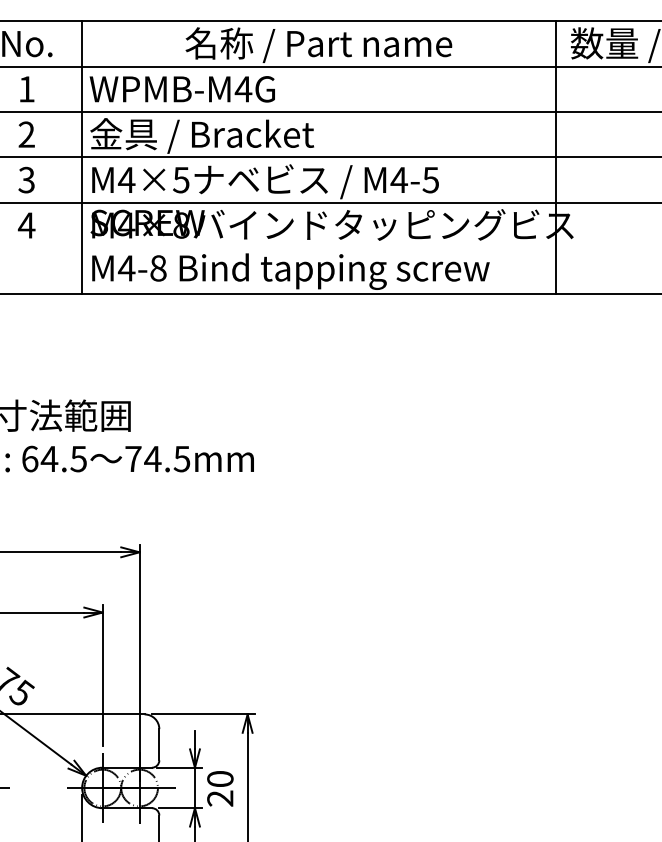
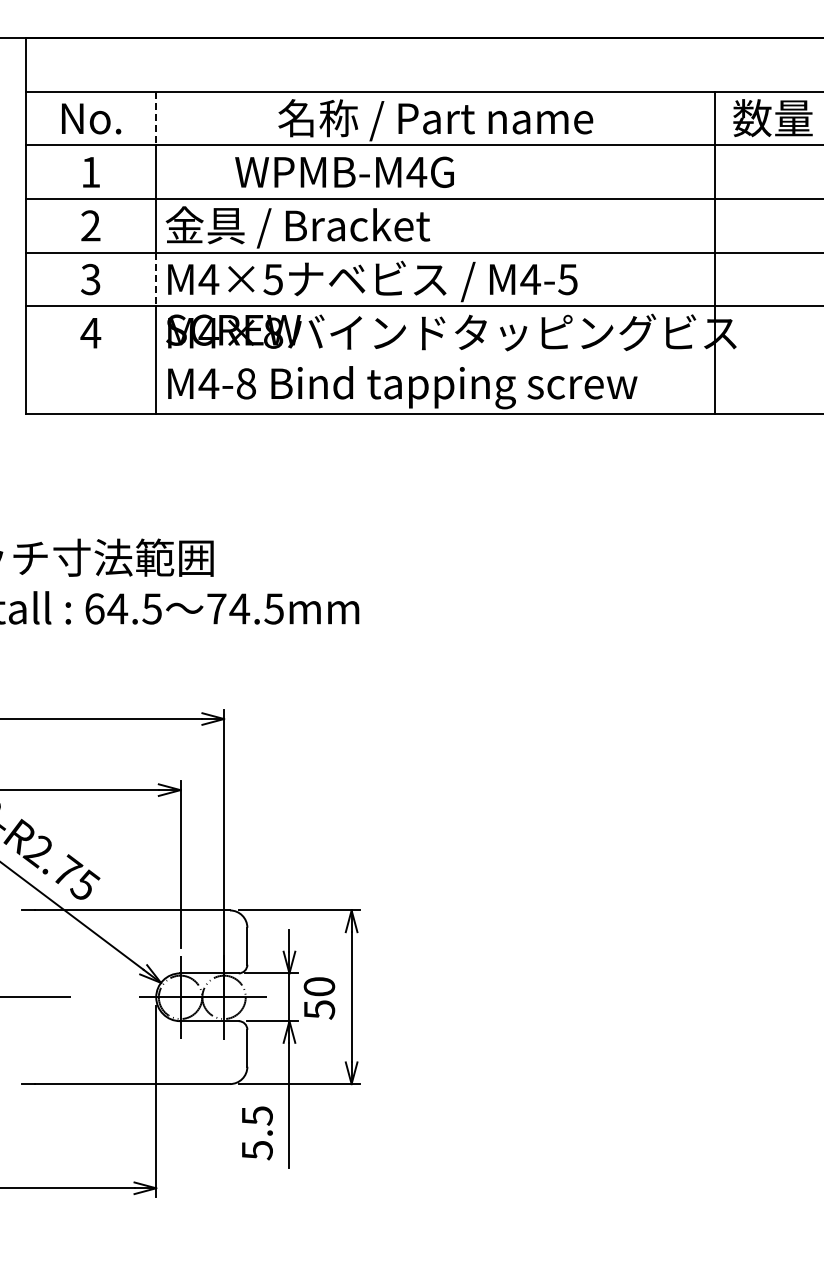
line: (82, 43) -> (156, 118), solid -> dashed
text: (182, 88) -> (344, 171), moved
line: (82, 180) -> (156, 279), solid -> dashed
text: (220, 798) -> (319, 1009), 20 -> 50

